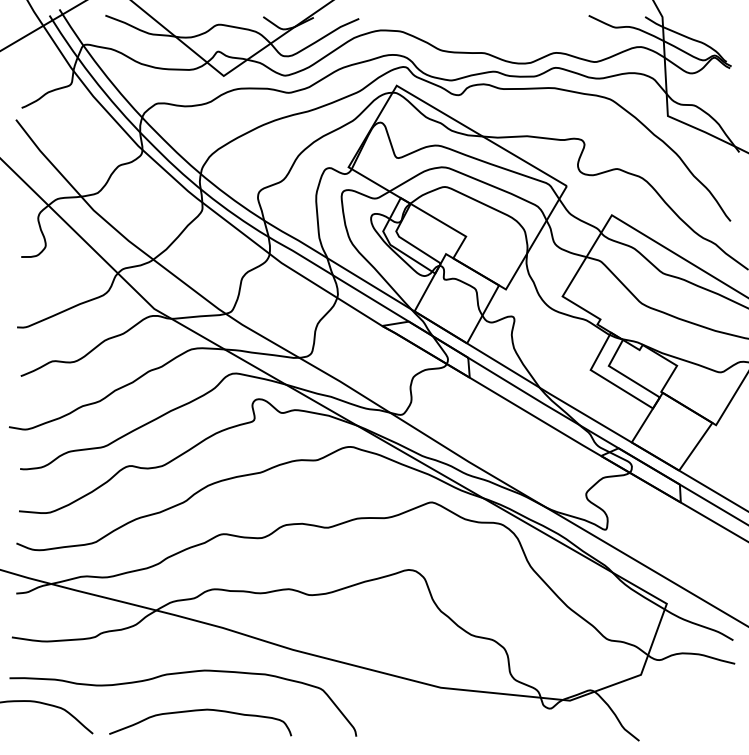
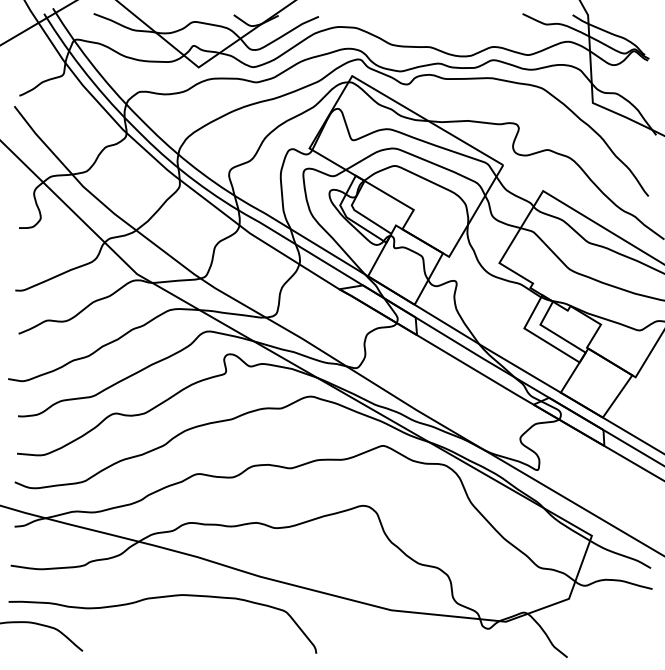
curve: (199, 711) -> (177, 631), removed

